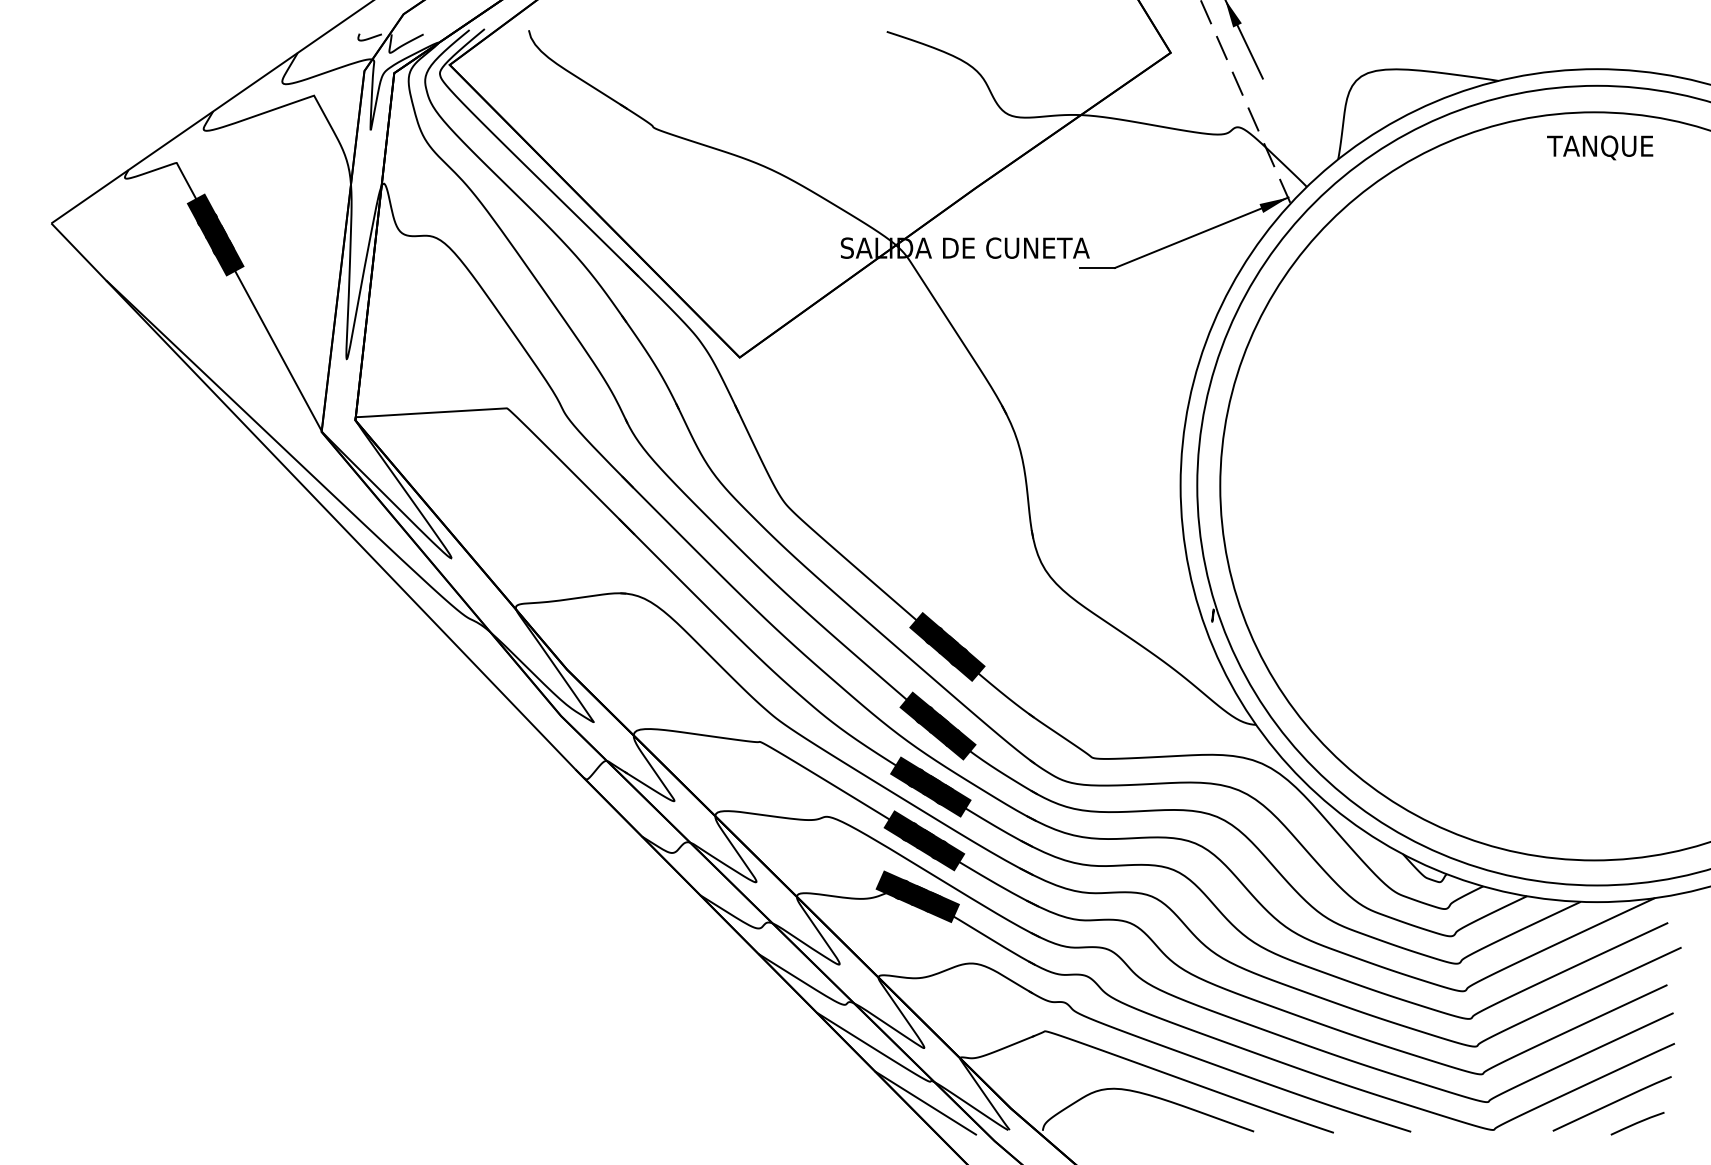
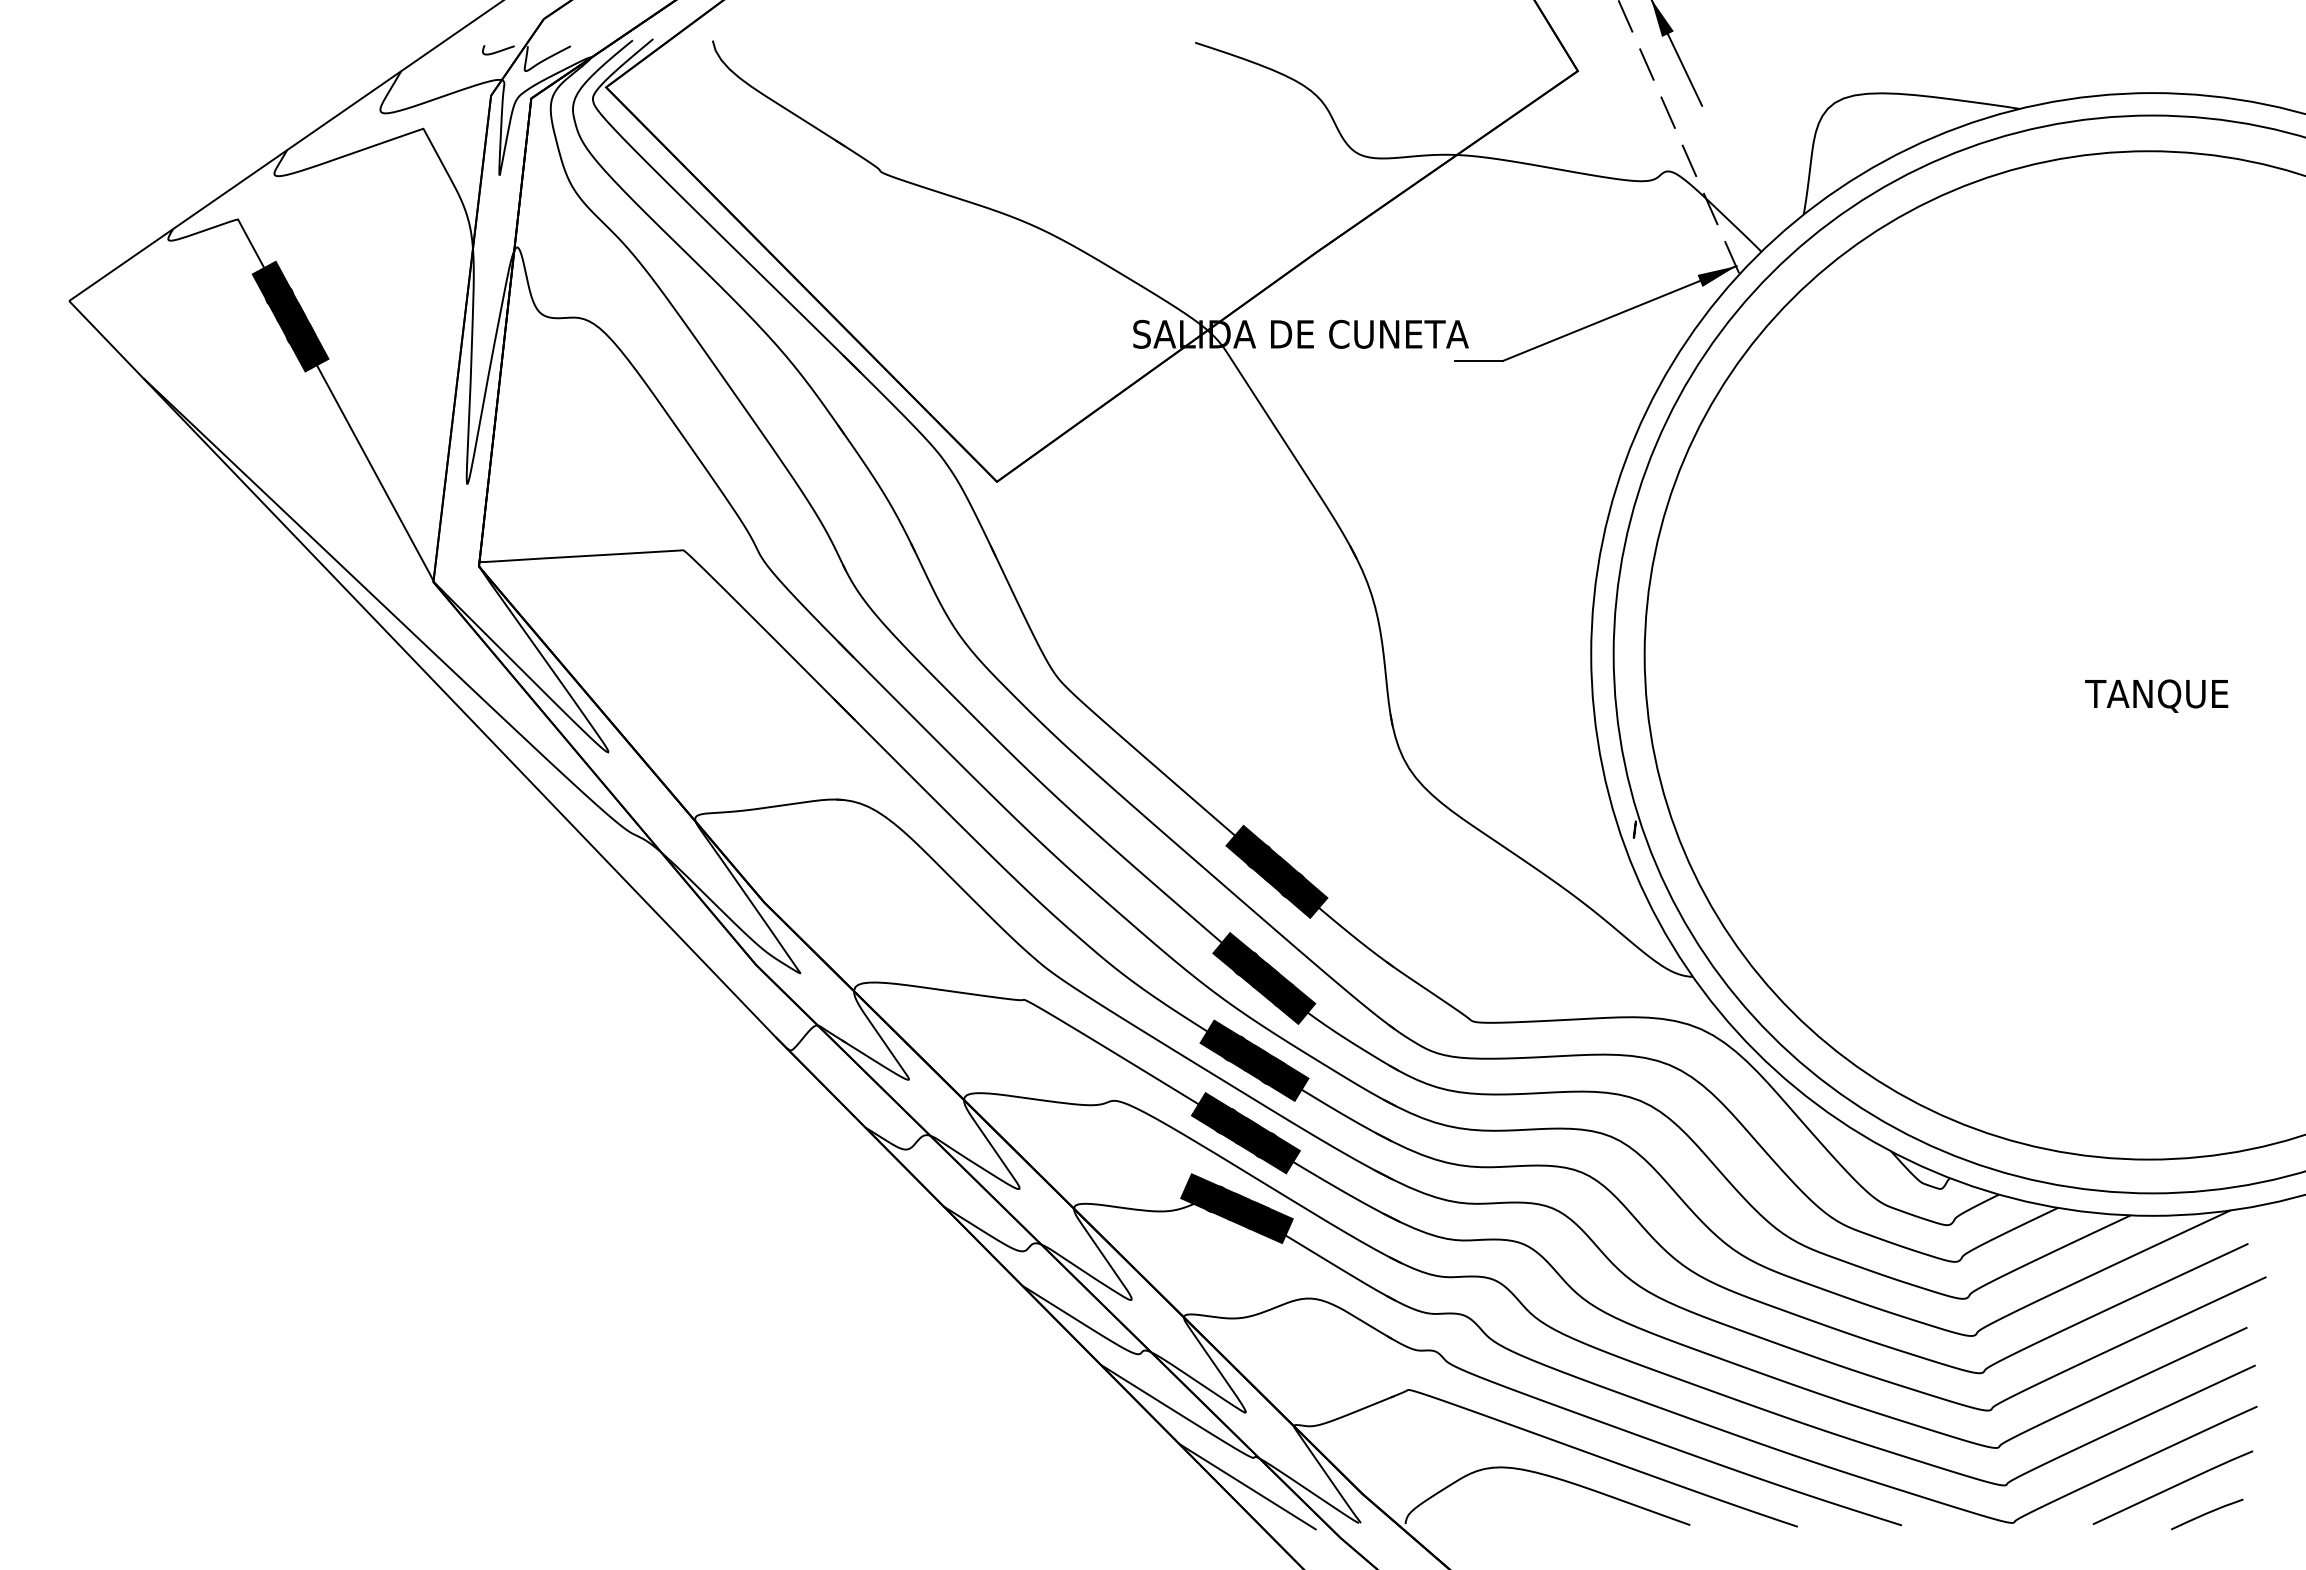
text: (1599, 147) -> (2156, 695), moved

